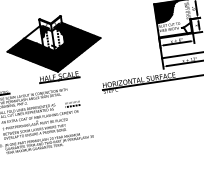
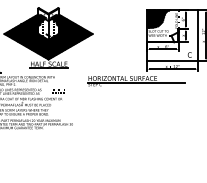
hatch: (32, 36) -> (29, 23), added

